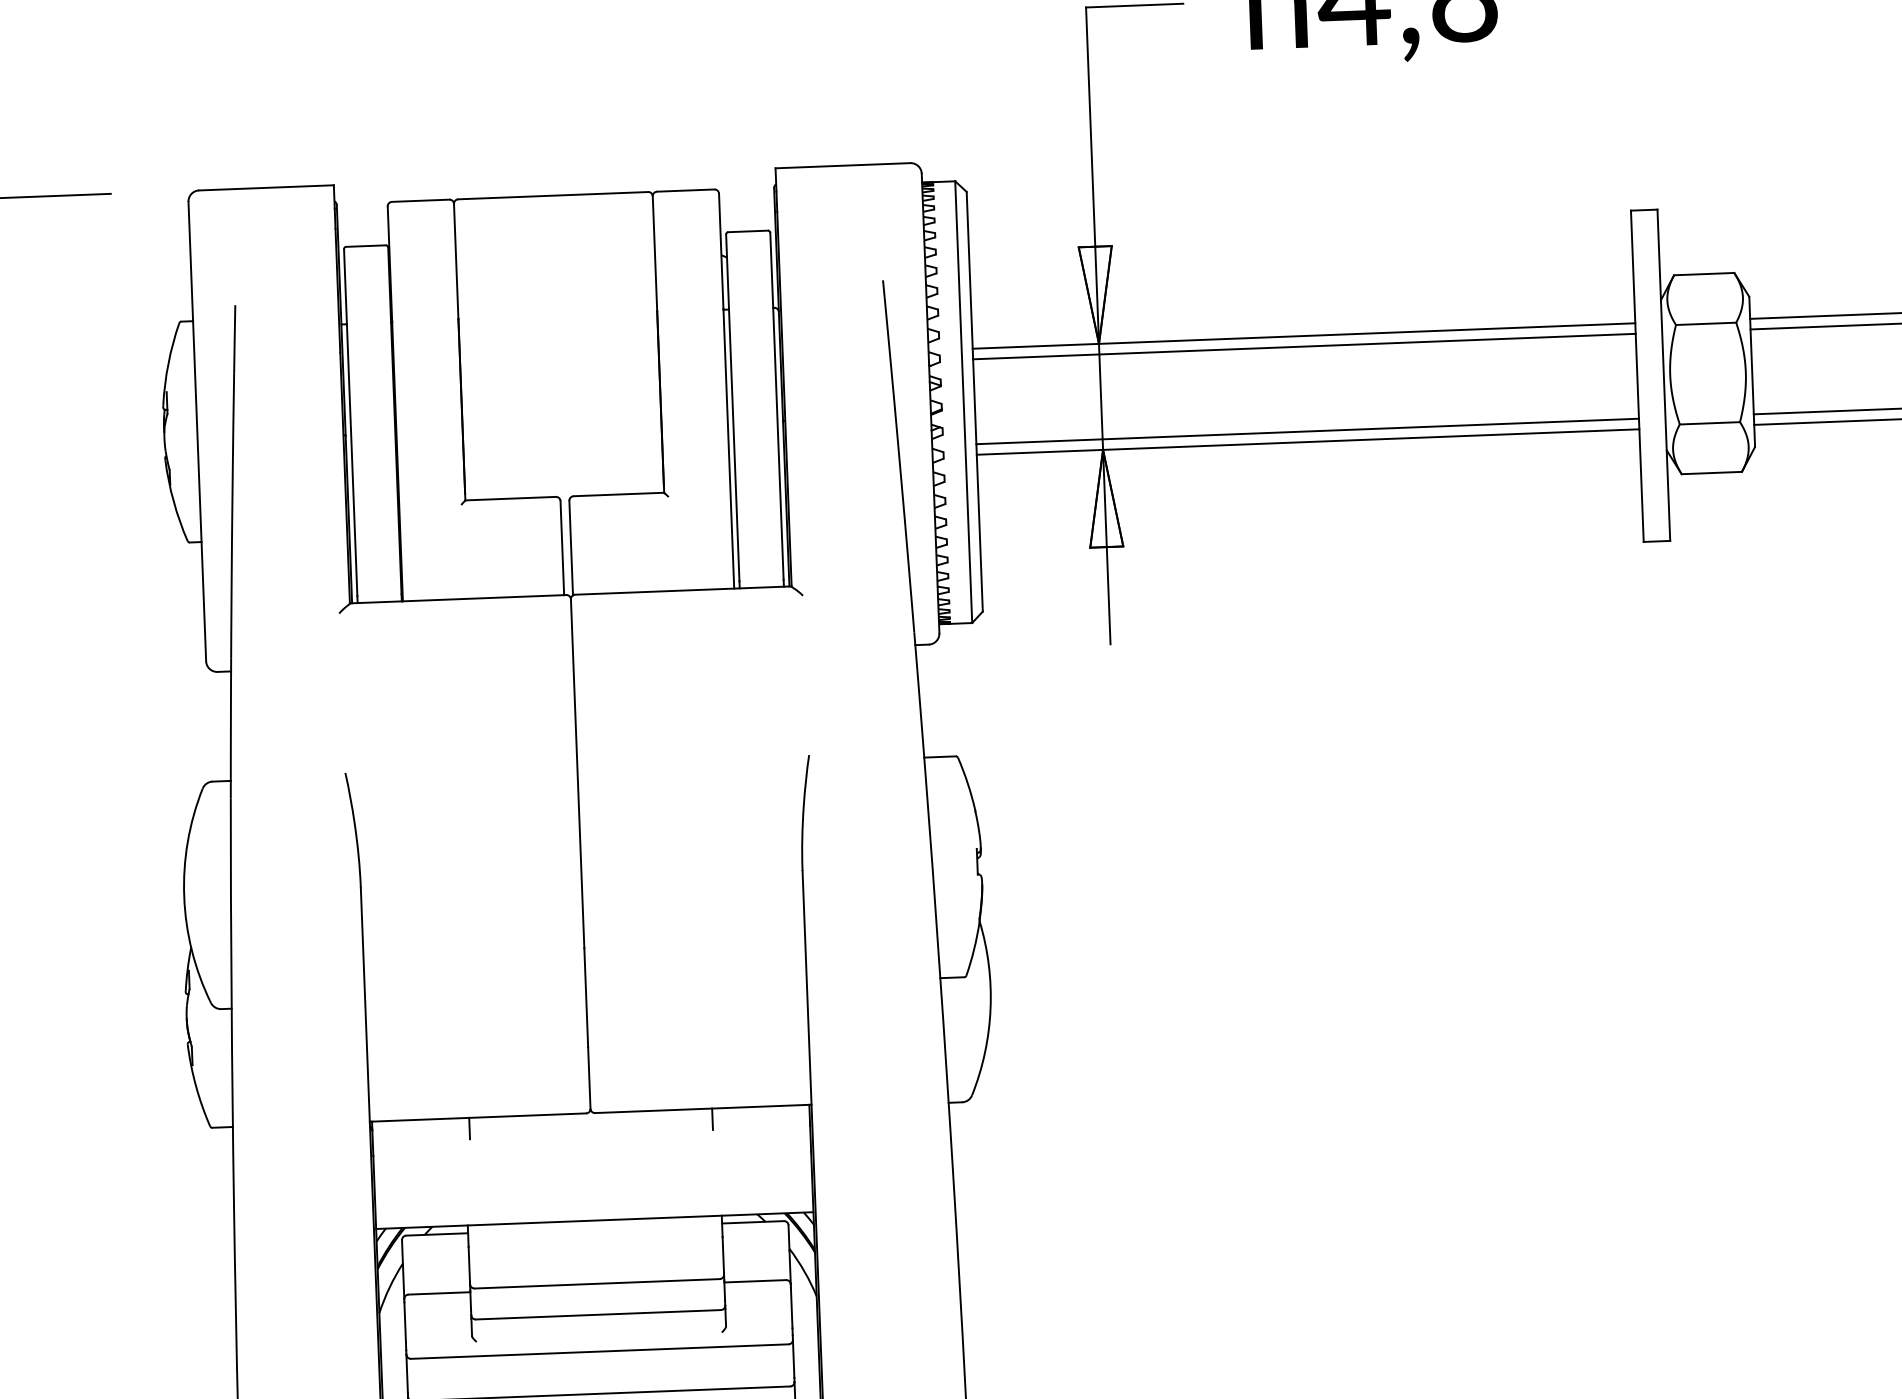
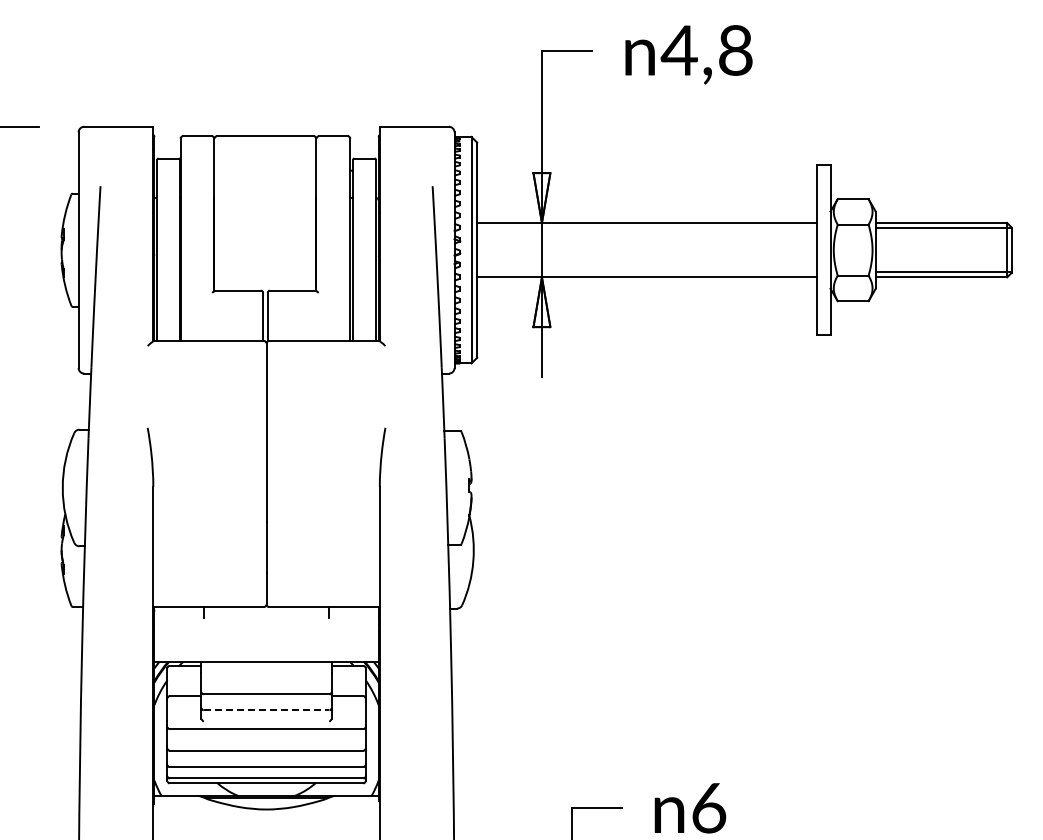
line: (1303, 346) -> (646, 228), removed
line: (1306, 430) -> (646, 271), removed
line: (598, 1315) -> (266, 710), solid -> dashed

